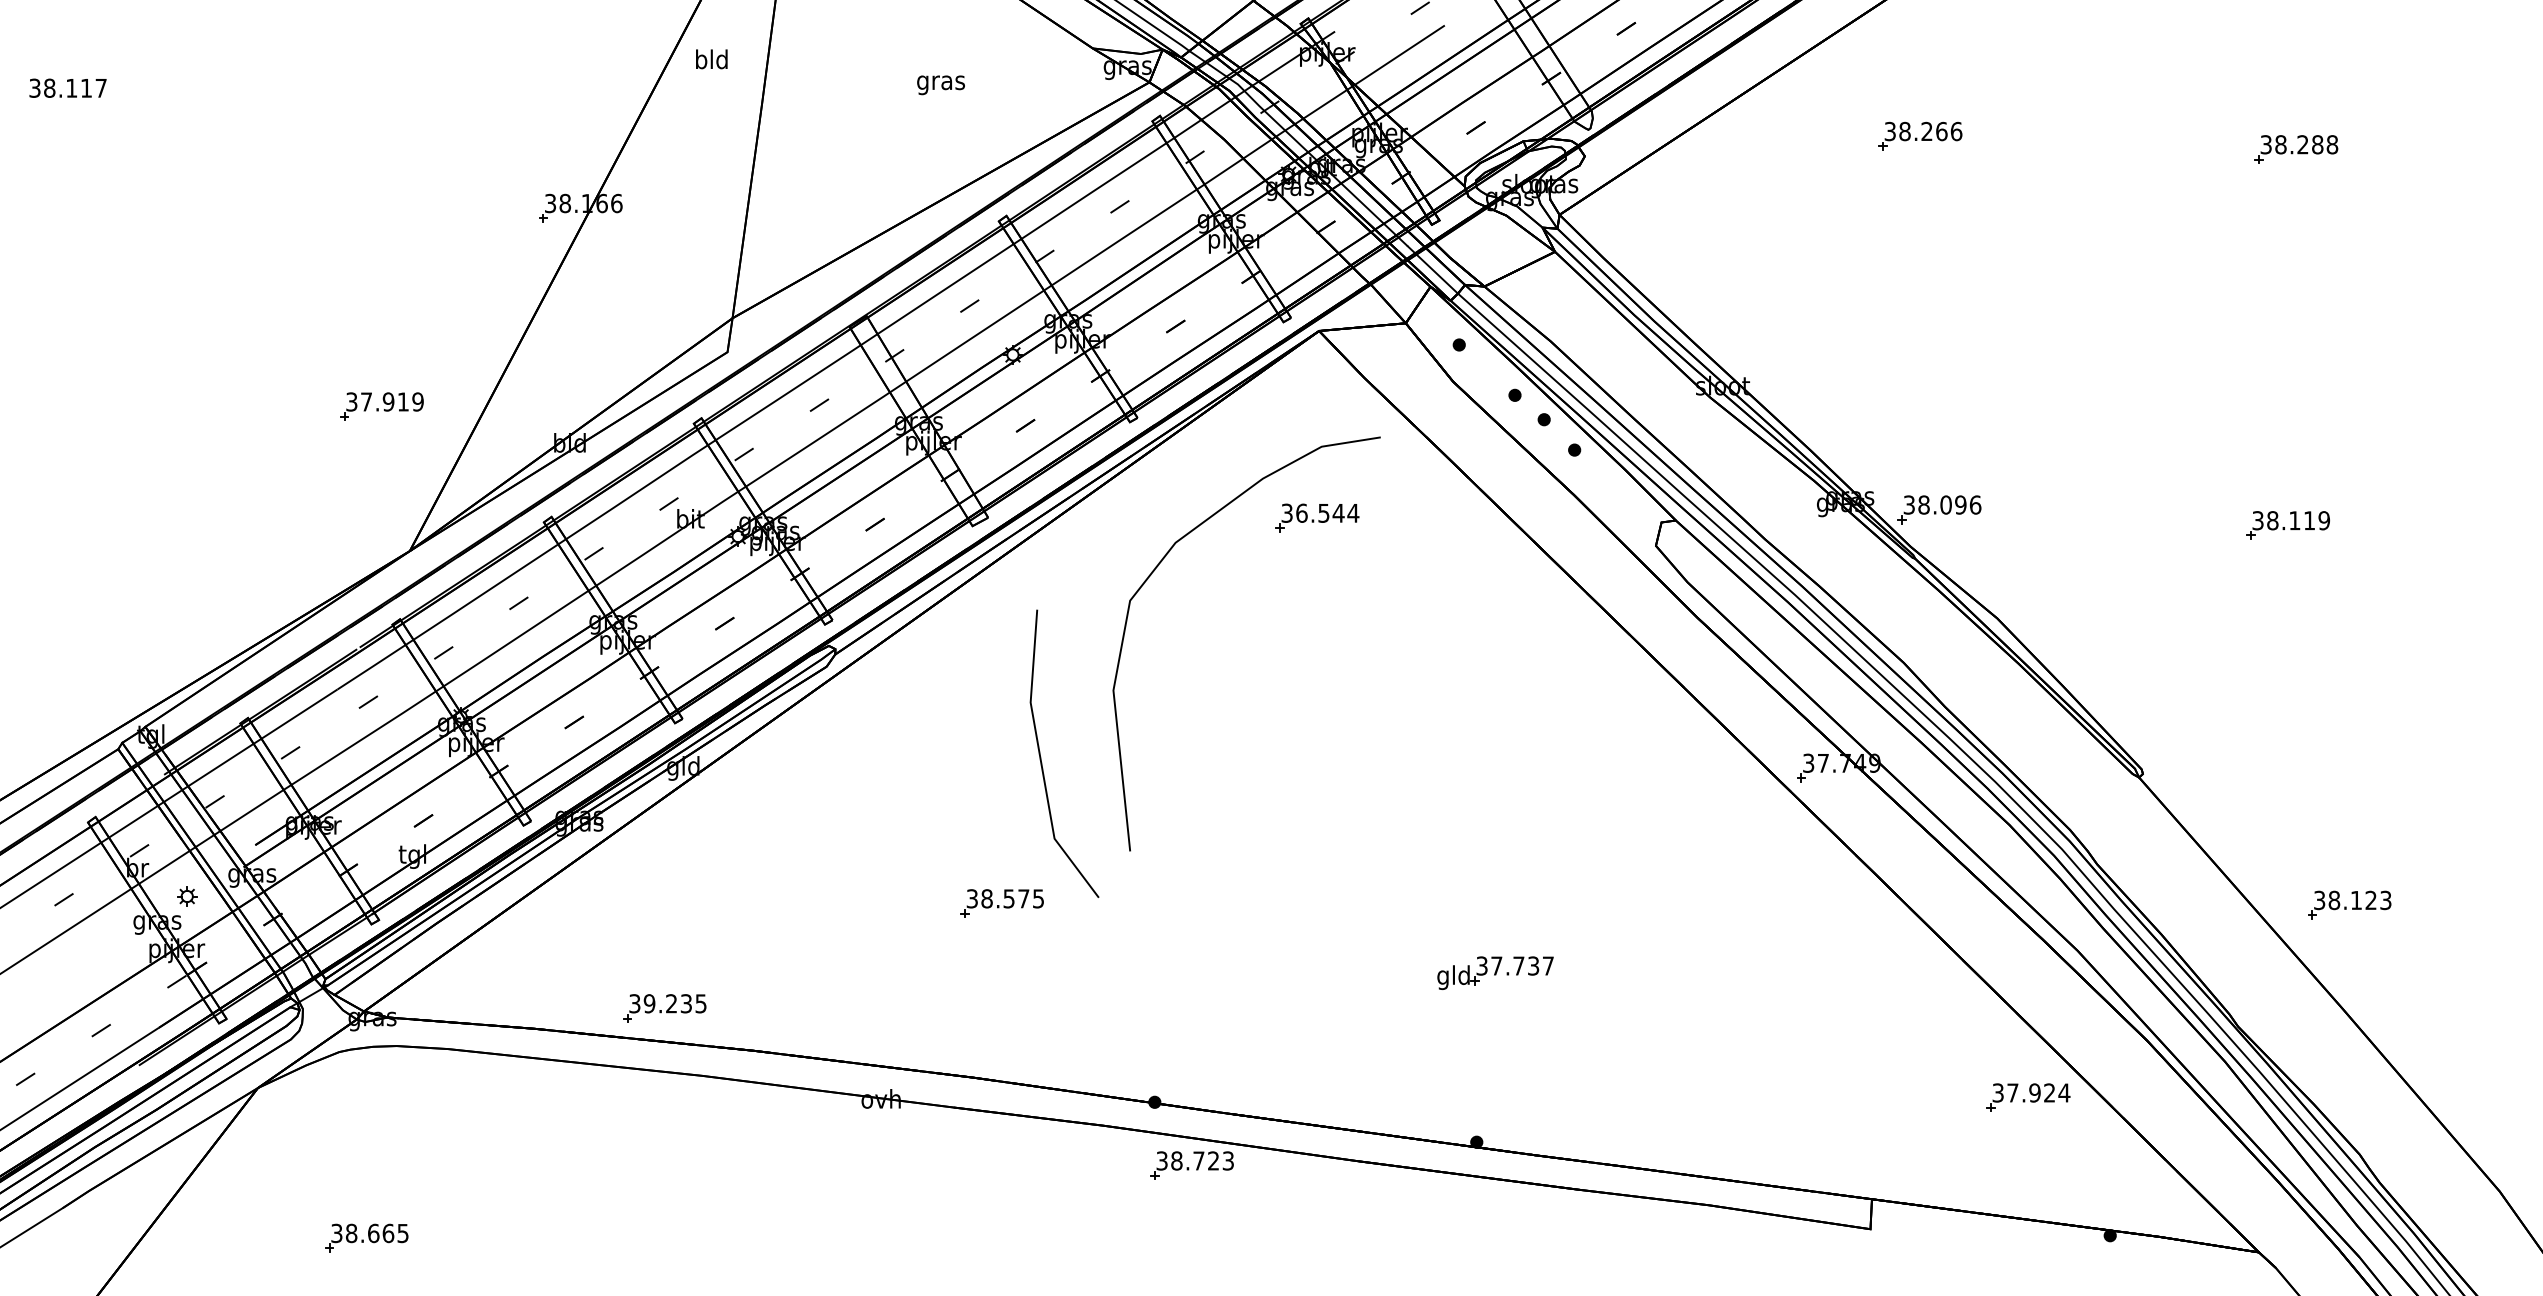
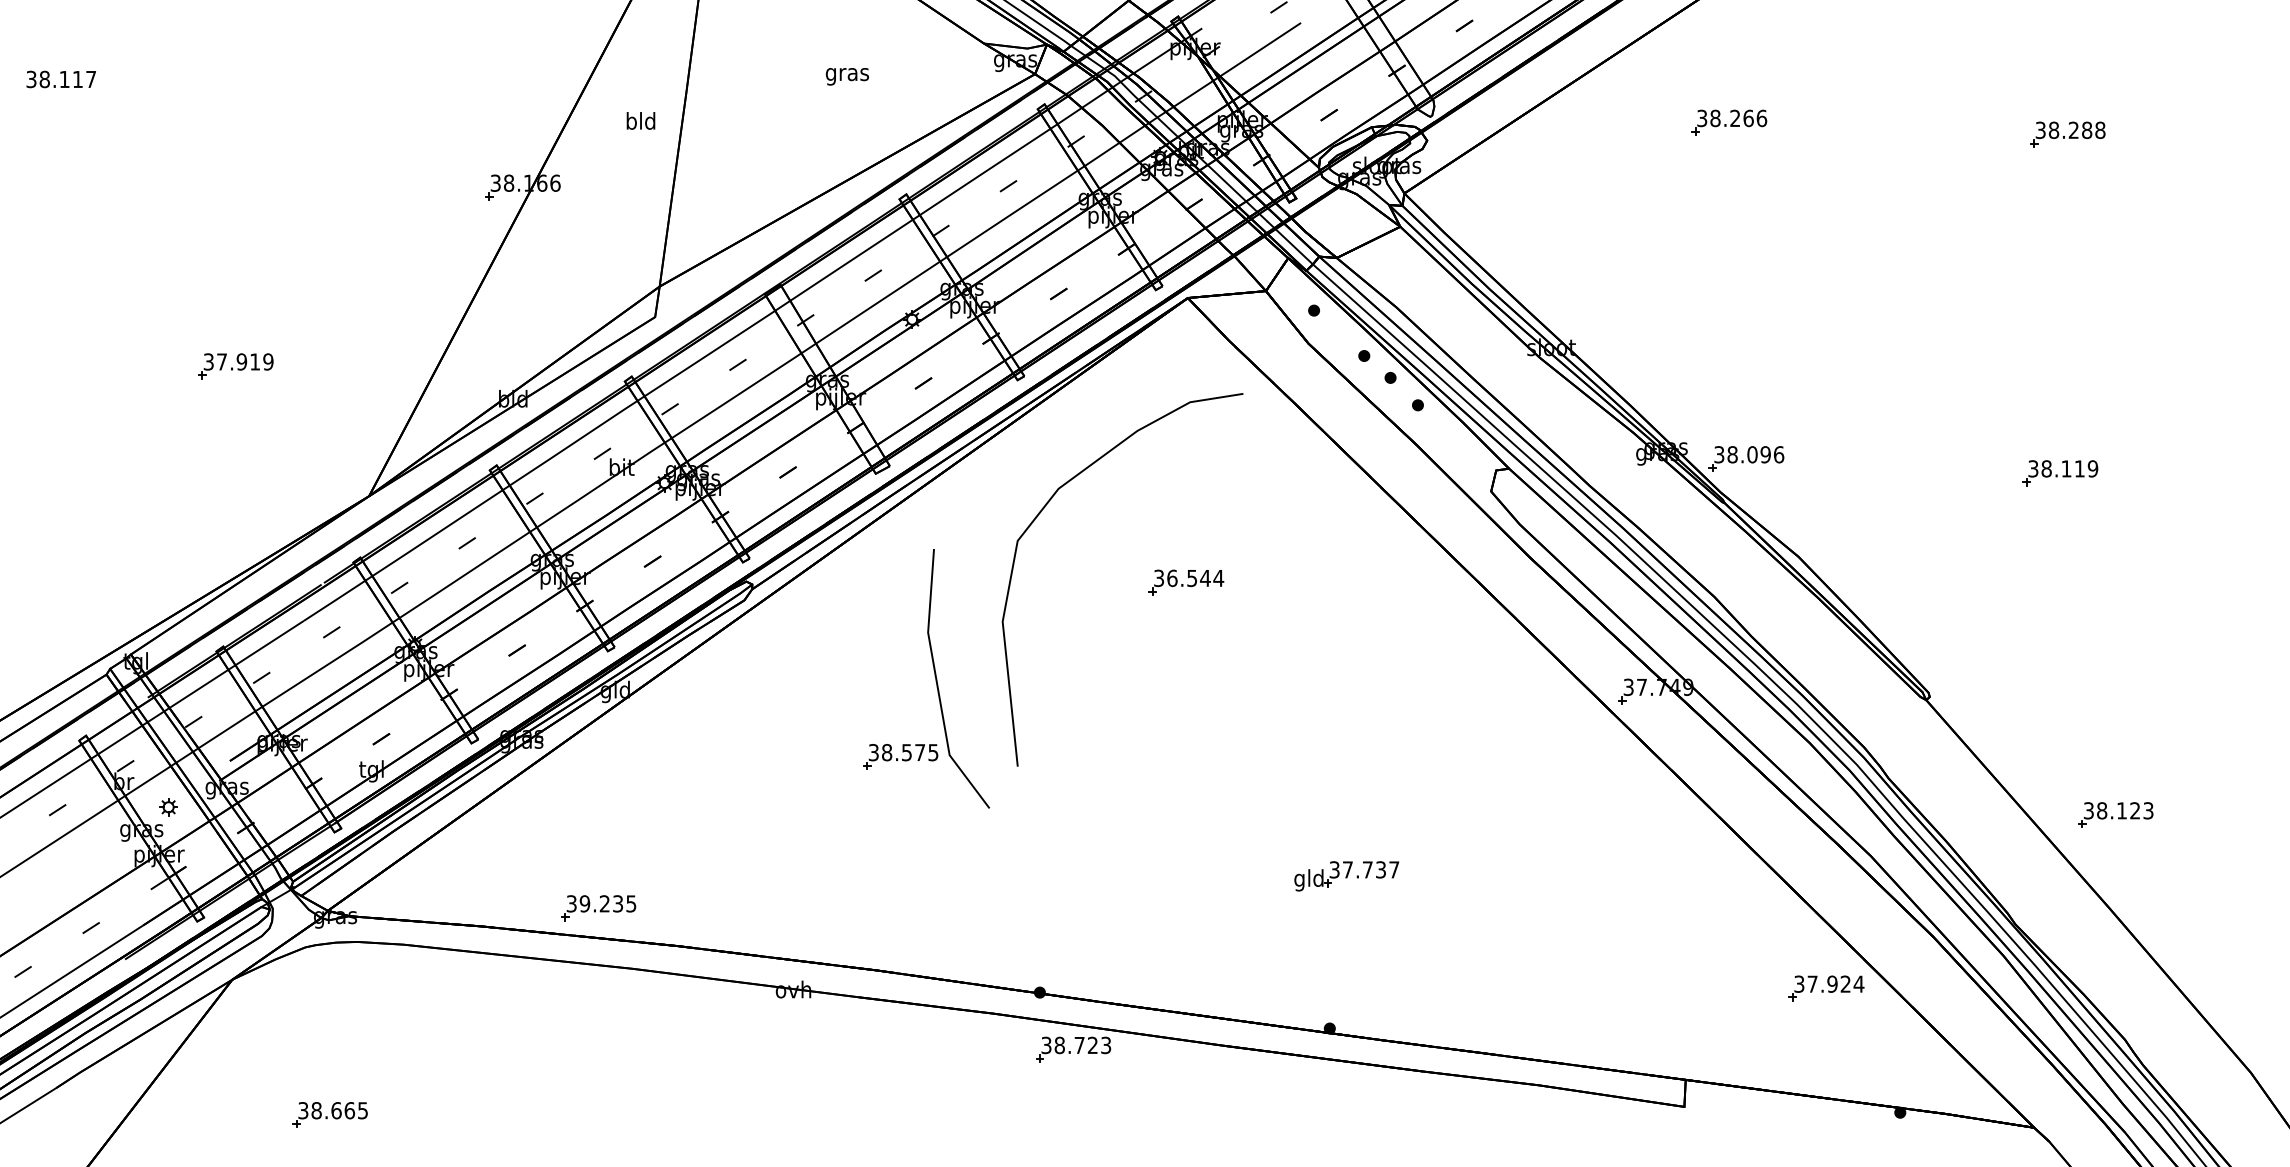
text: (711, 59) -> (640, 121), moved
part: (381, 406) -> (235, 366), moved
part: (1317, 517) -> (1186, 582), moved
part: (1001, 903) -> (900, 756), moved

